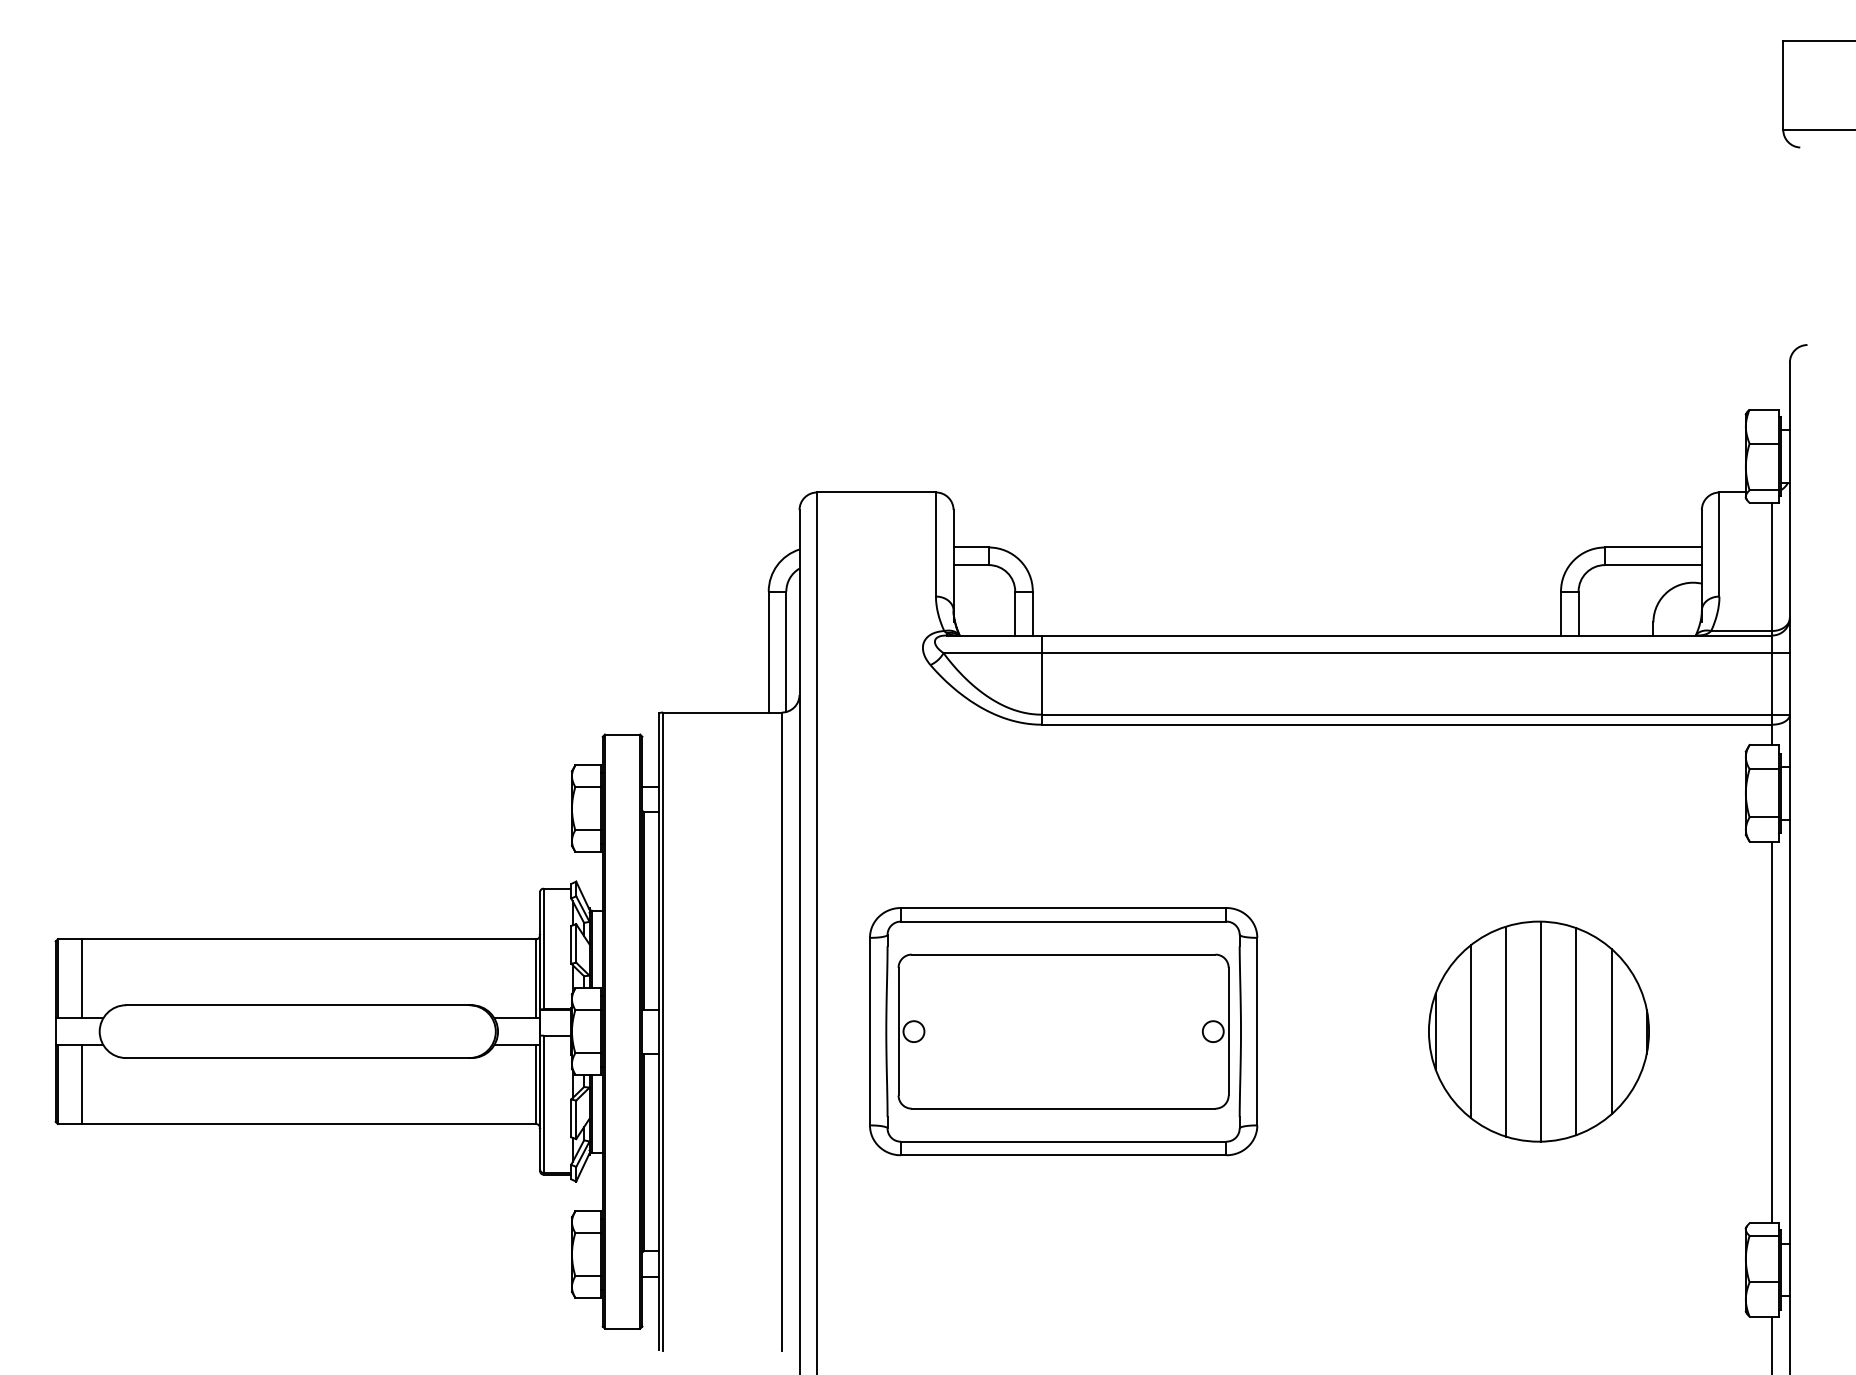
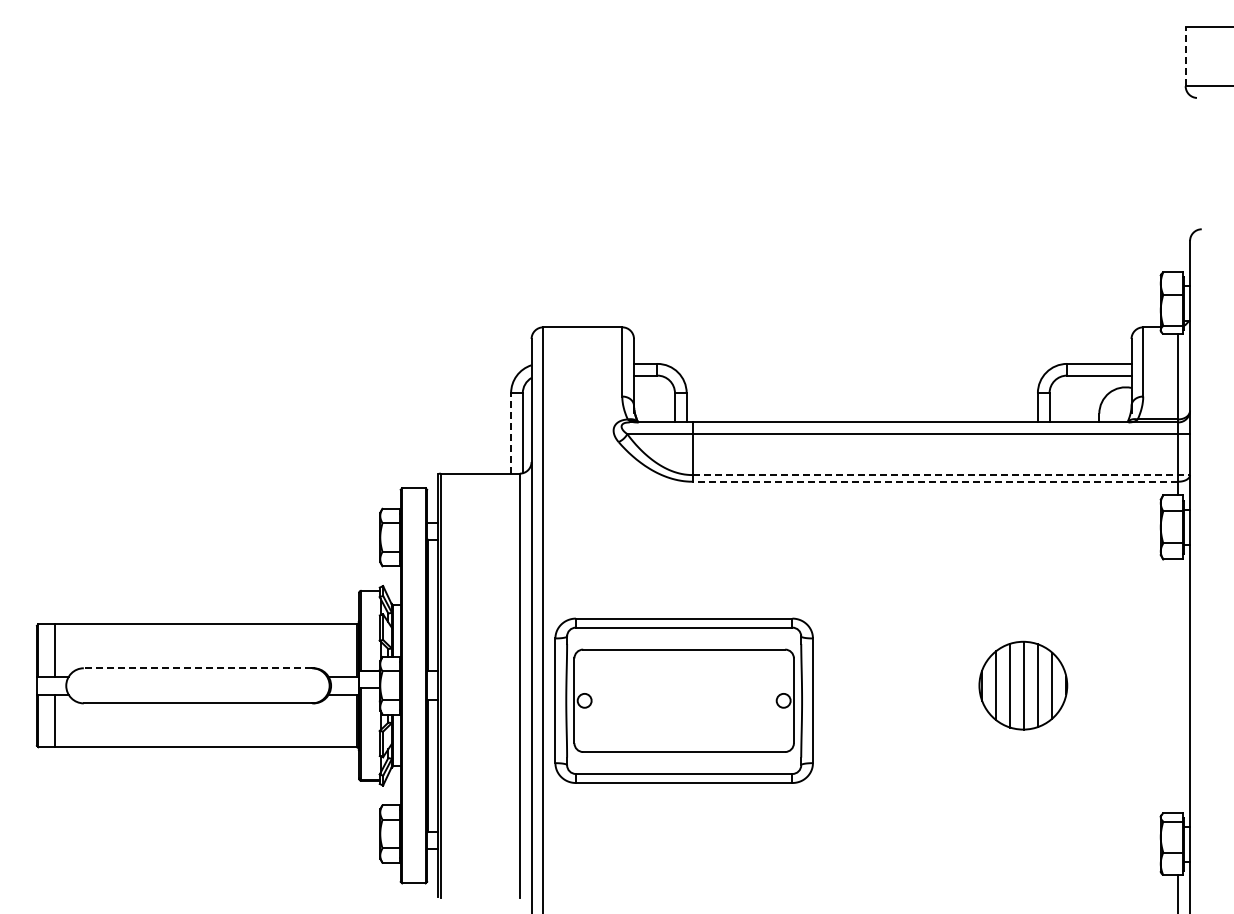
line: (1783, 85) -> (1185, 56), solid -> dashed
line: (769, 650) -> (511, 432), solid -> dashed
line: (1416, 715) -> (941, 475), solid -> dashed
line: (1407, 724) -> (935, 481), solid -> dashed
line: (297, 1005) -> (197, 668), solid -> dashed
part: (1062, 1031) -> (683, 700), moved
part: (1539, 1031) -> (1023, 685), size x0.6
line: (1772, 1032) -> (1178, 686), removed

